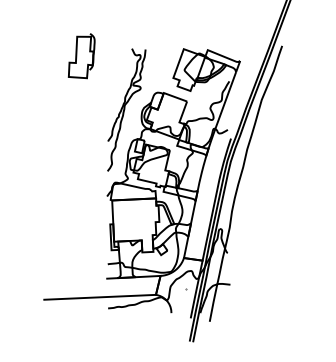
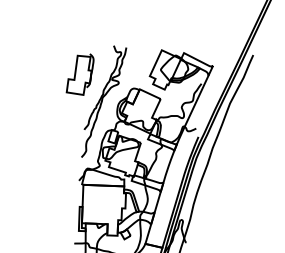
part: (81, 56) -> (80, 74), moved

